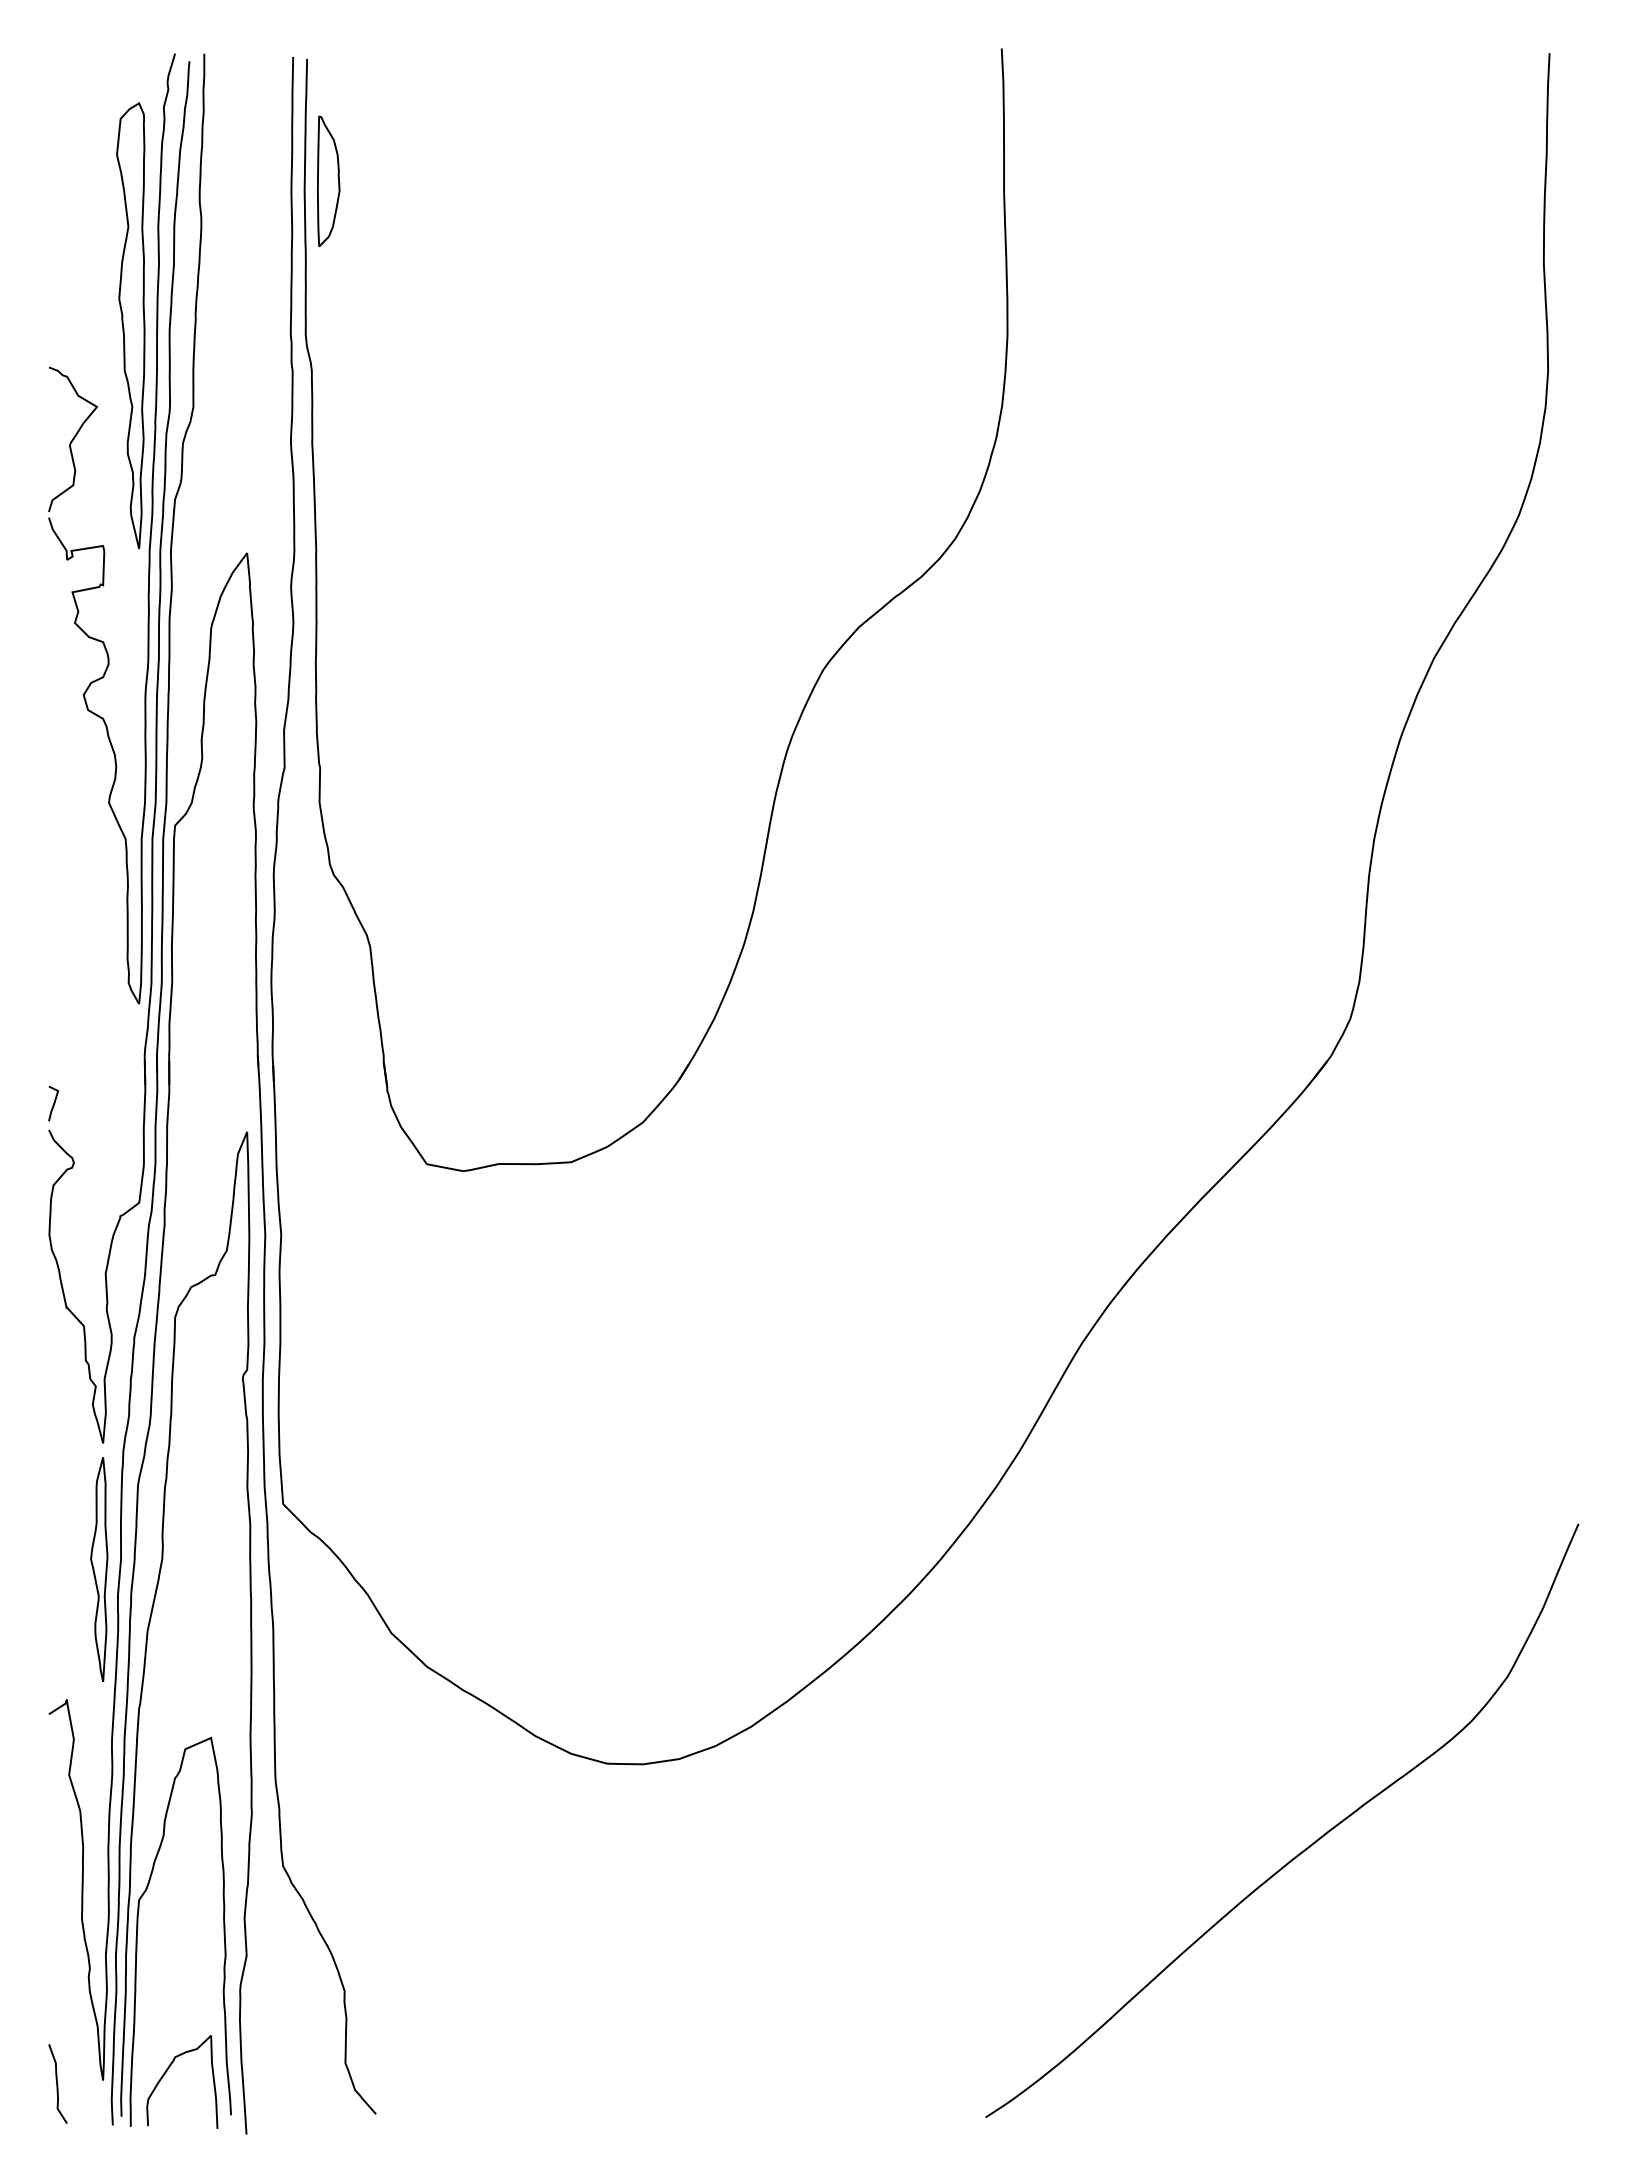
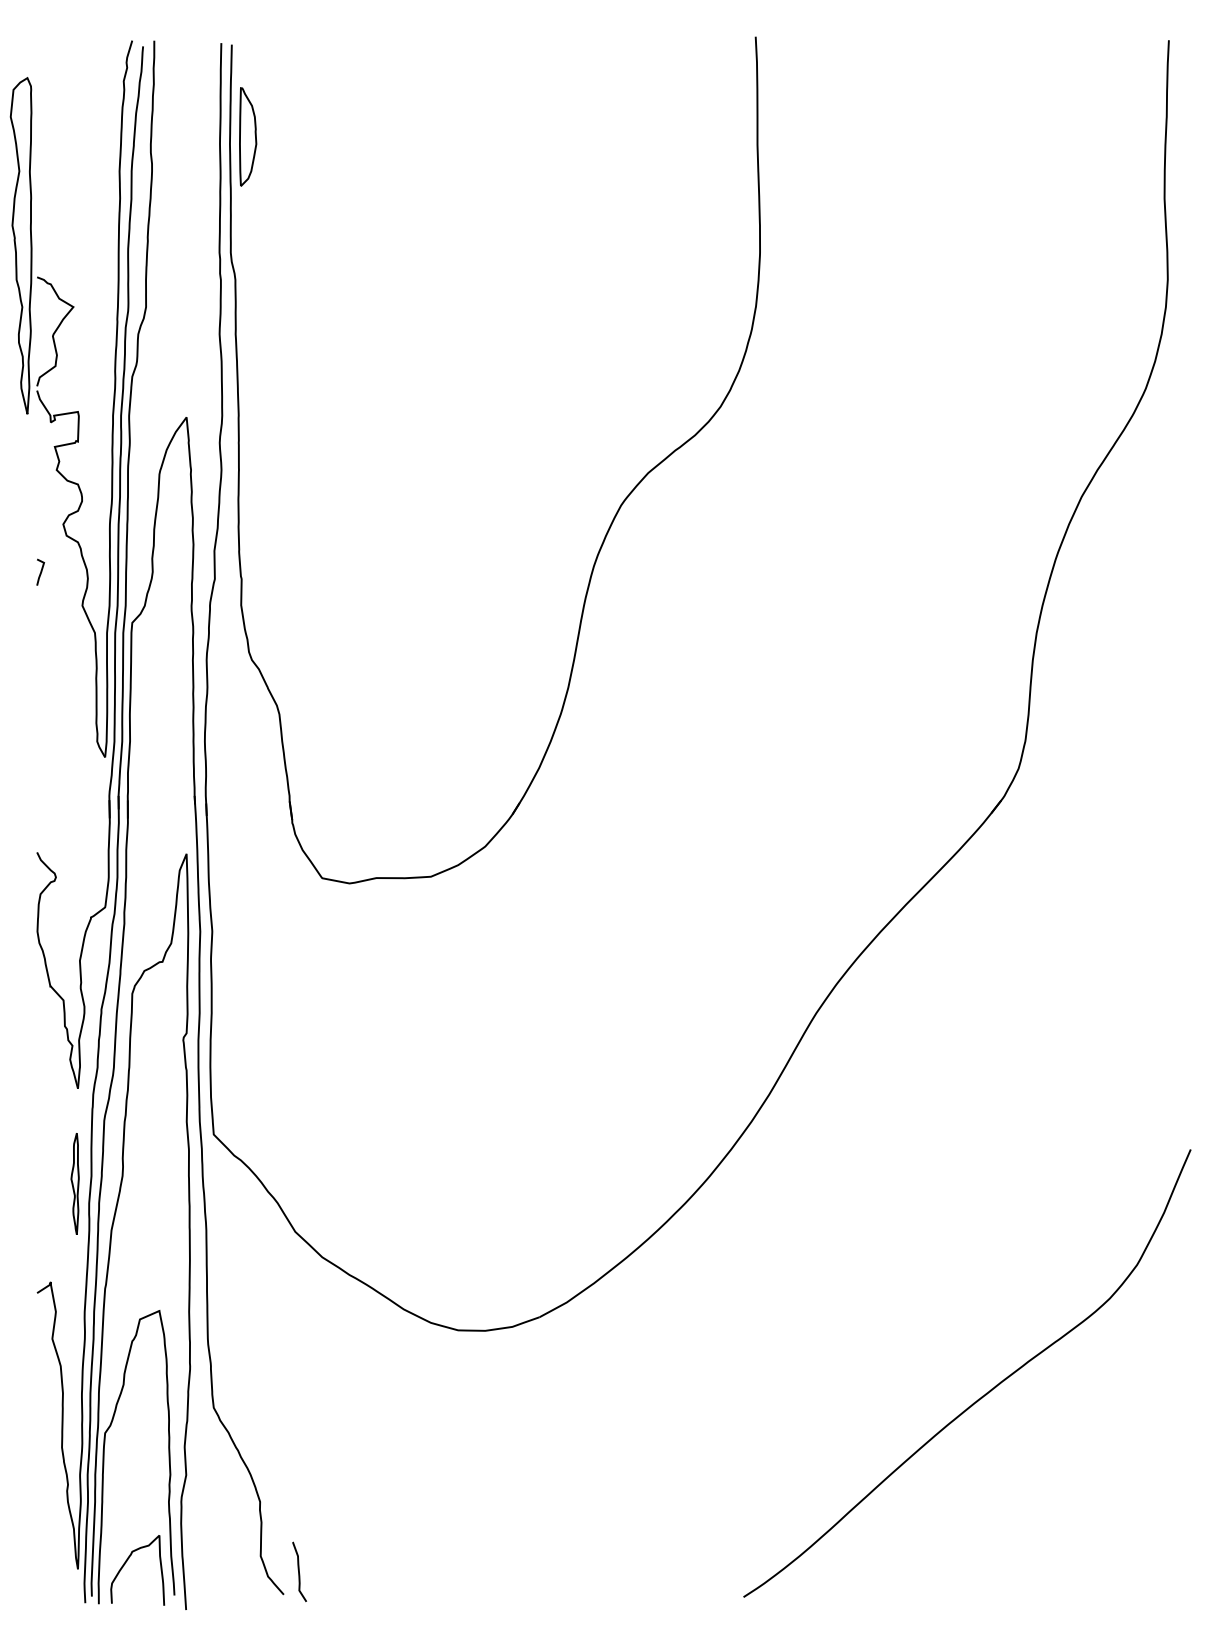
part: (130, 325) -> (20, 245), moved
line: (53, 1103) -> (40, 572), moved
part: (99, 1569) -> (75, 1183), size x0.6
curve: (57, 2083) -> (299, 1571), moved

